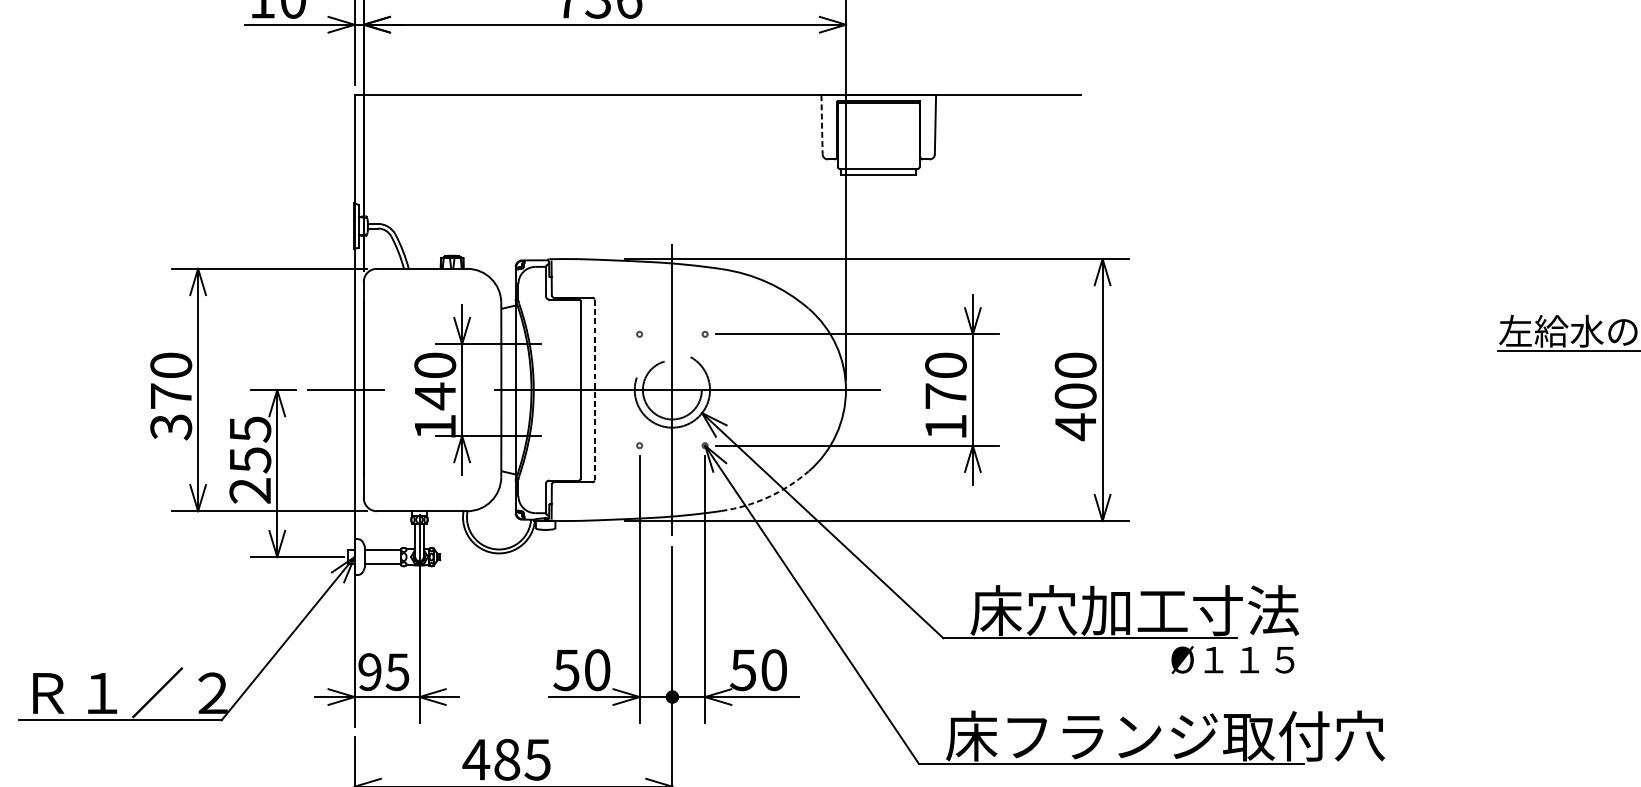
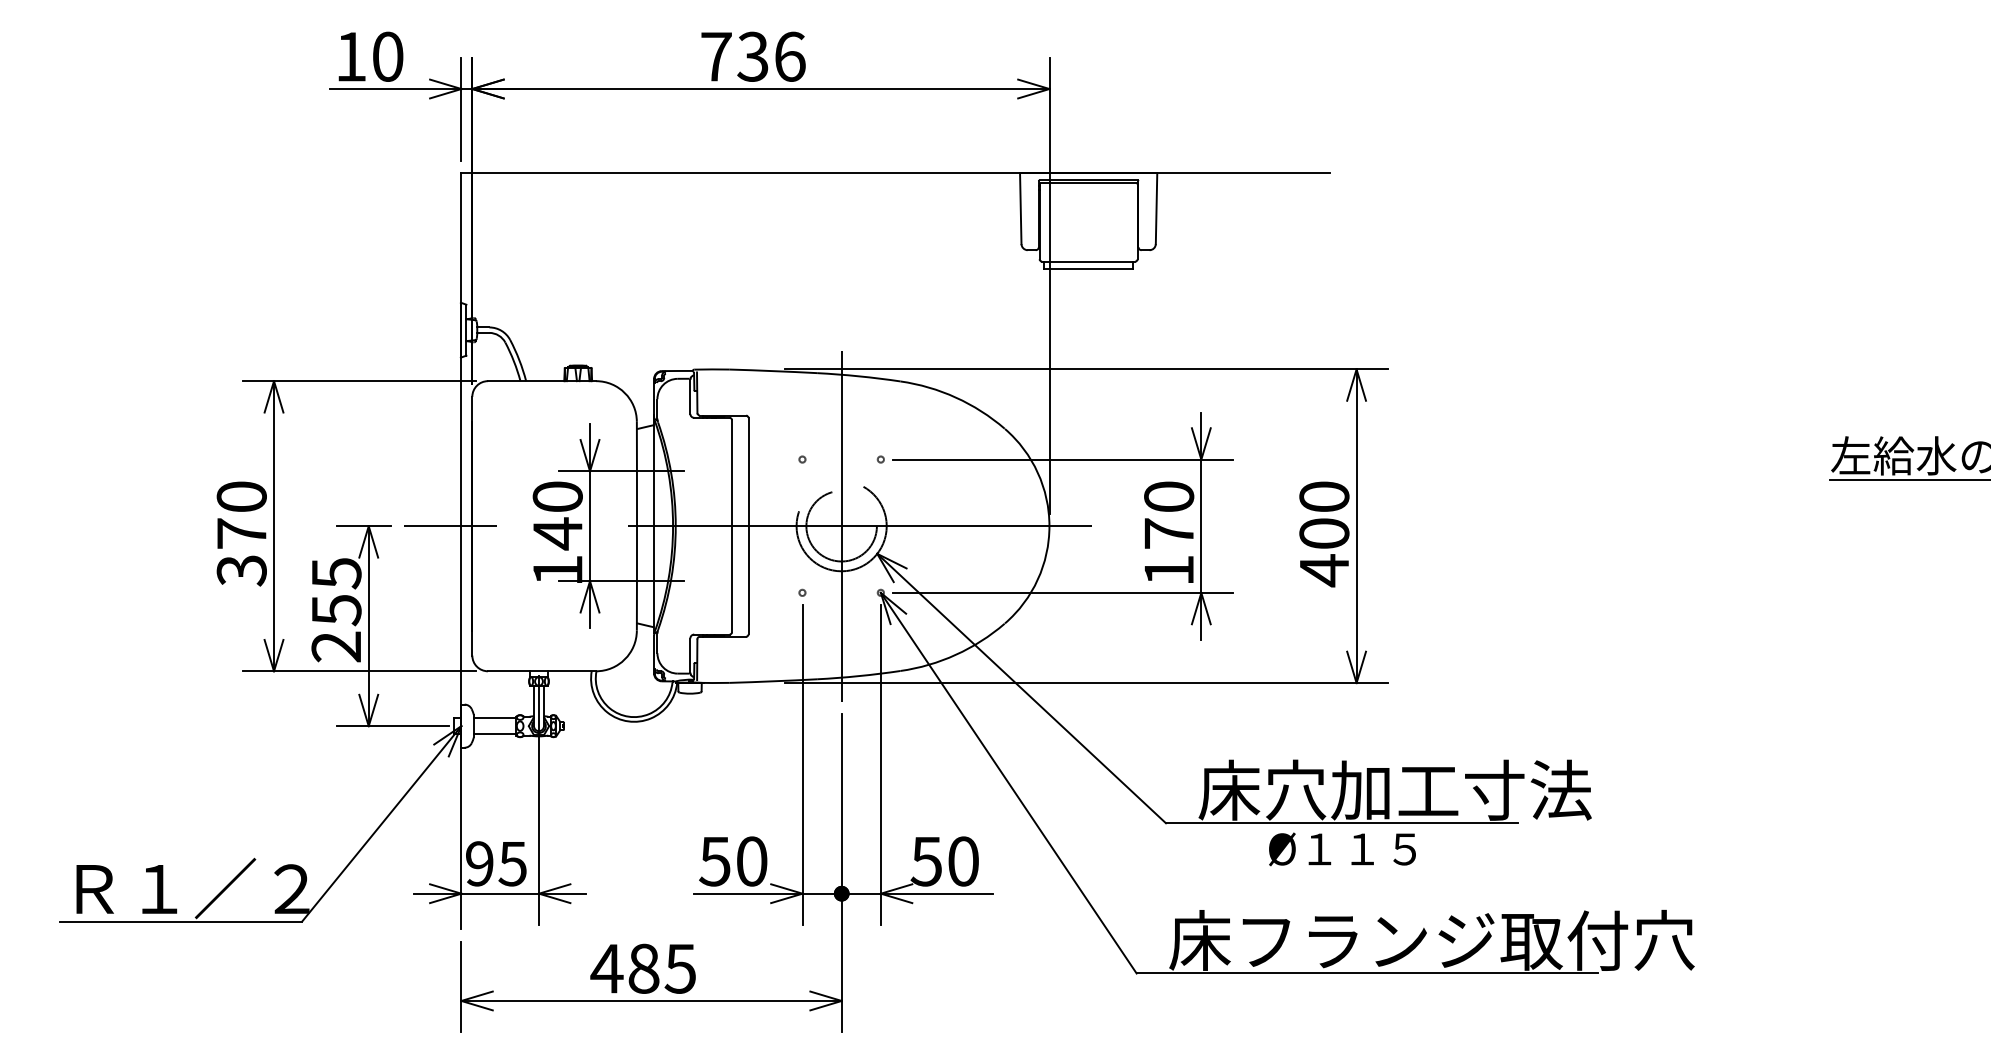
line: (821, 125) -> (1020, 209), dashed -> solid
line: (594, 389) -> (748, 525), dashed -> solid
arc: (767, 497) -> (955, 654), dashed -> solid
text: (1232, 660) -> (1342, 849), moved

